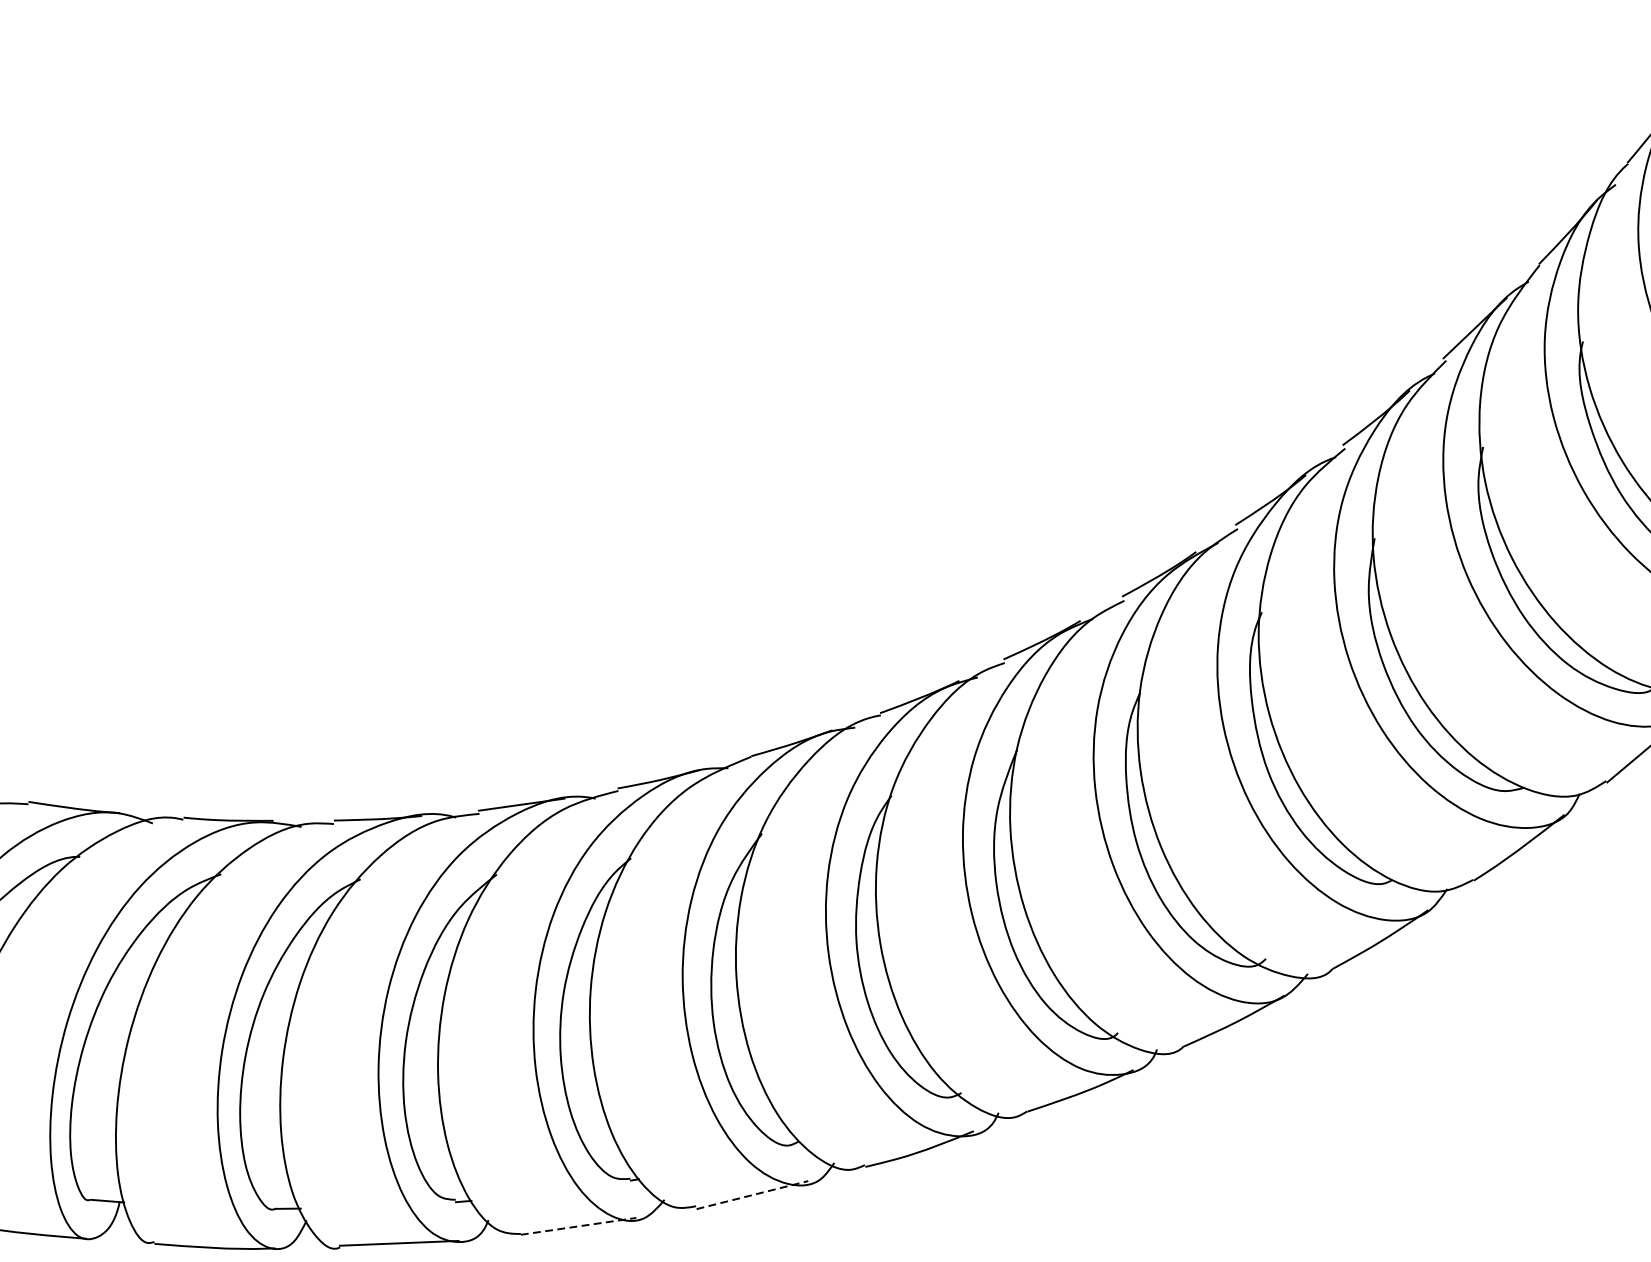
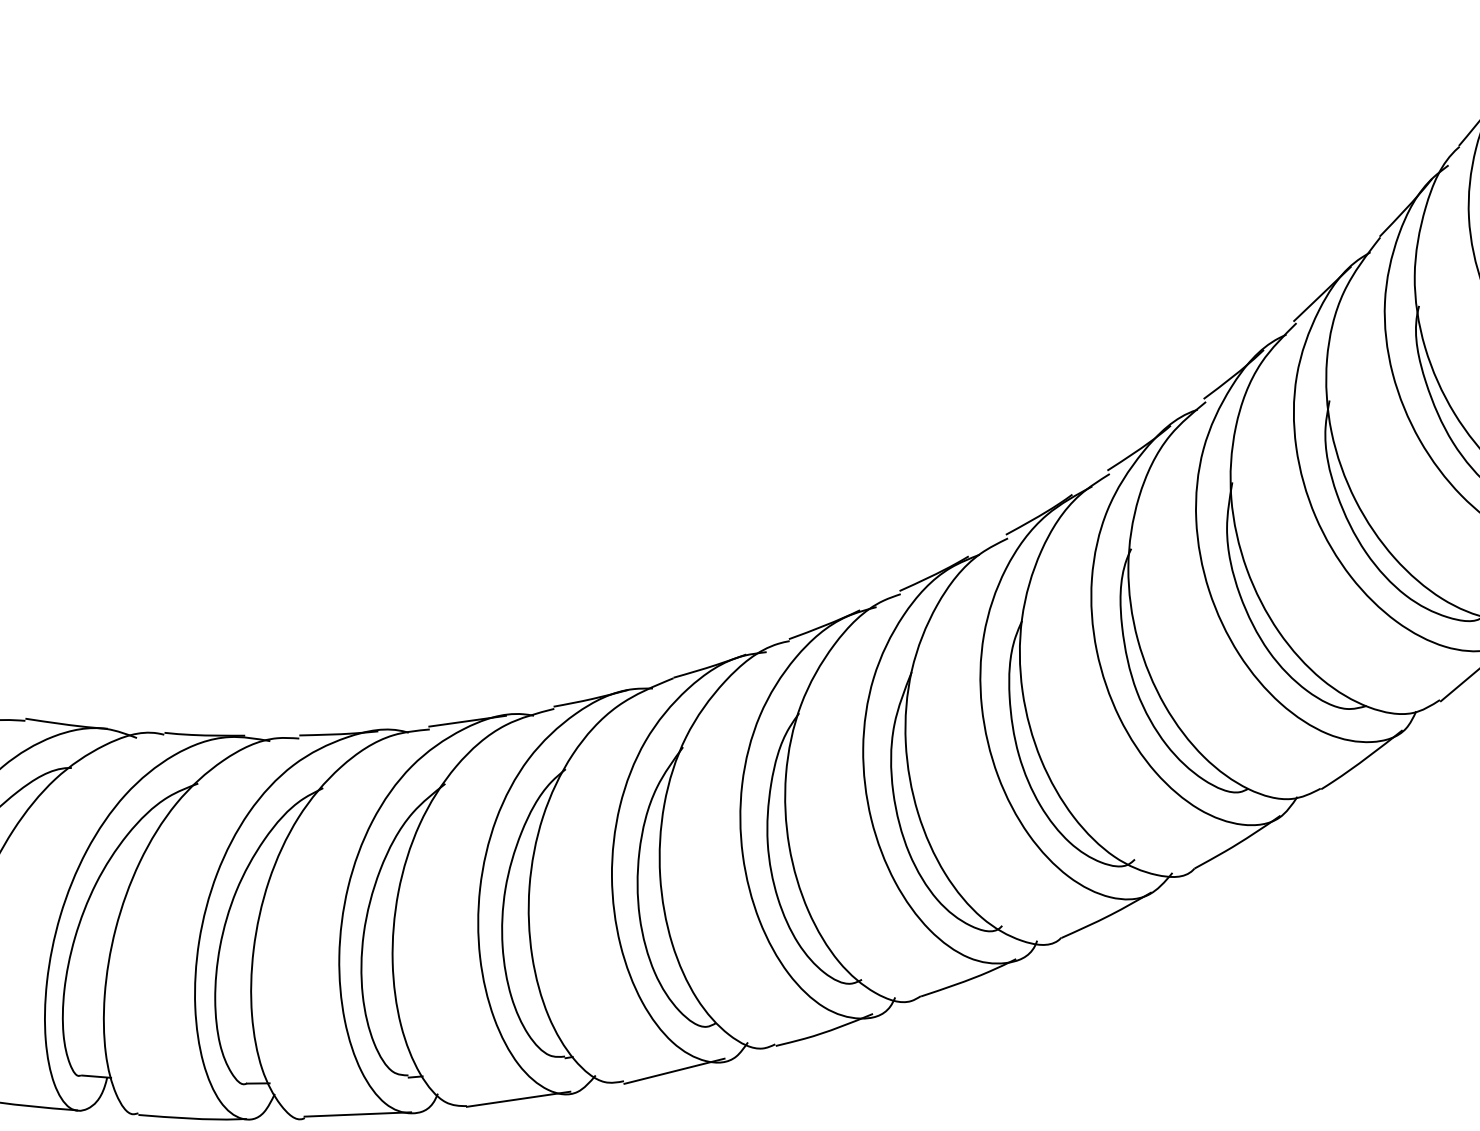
line: (752, 1195) -> (674, 1071), dashed -> solid
line: (579, 1226) -> (519, 1099), dashed -> solid

